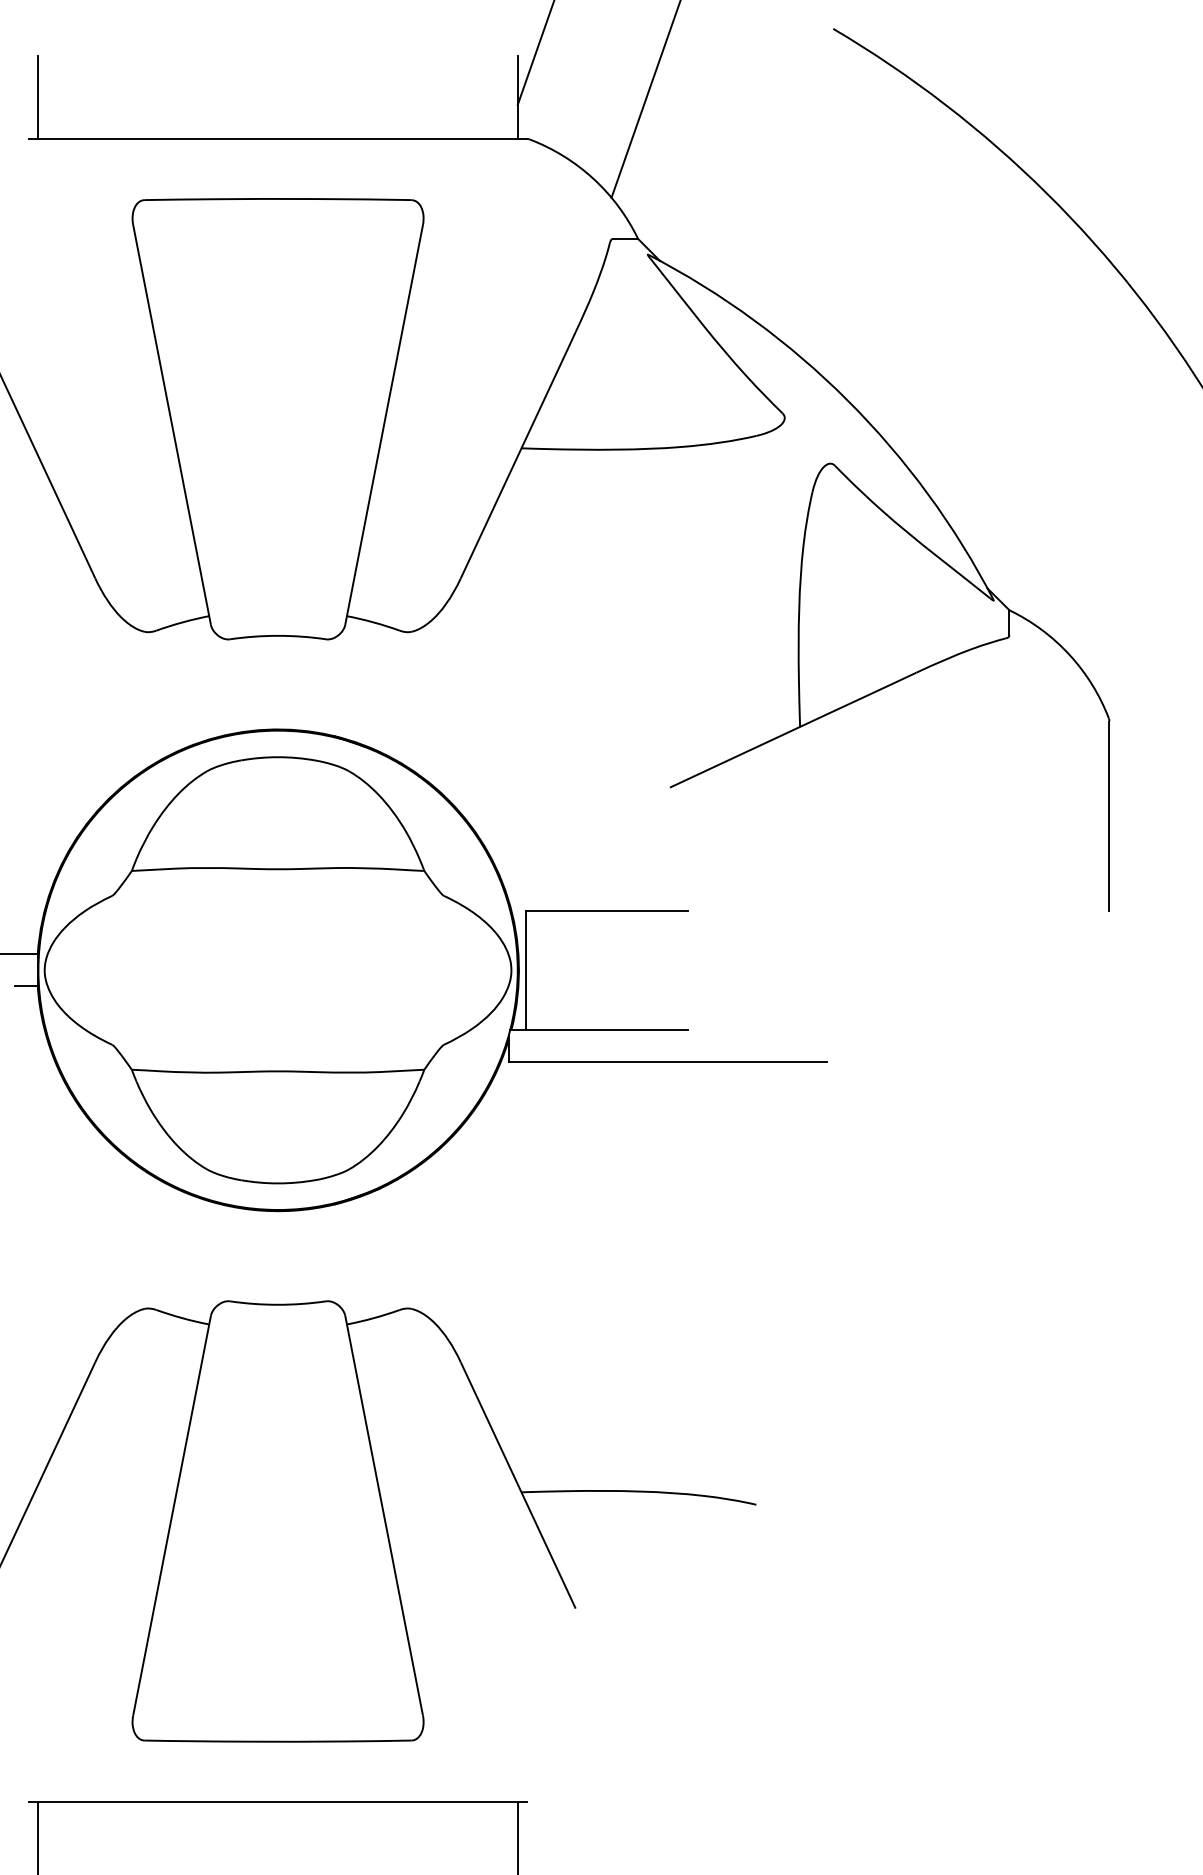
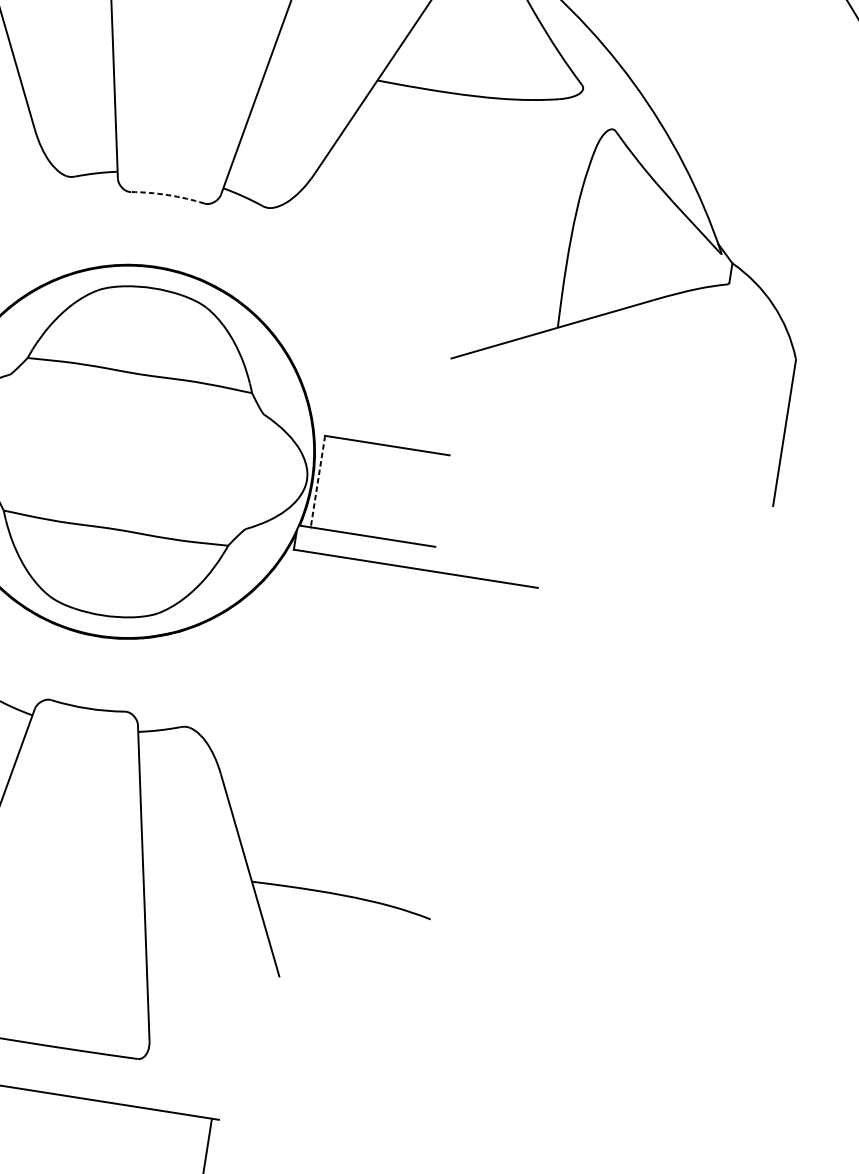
arc: (278, 635) -> (168, 194), solid -> dashed
line: (525, 970) -> (317, 481), solid -> dashed

